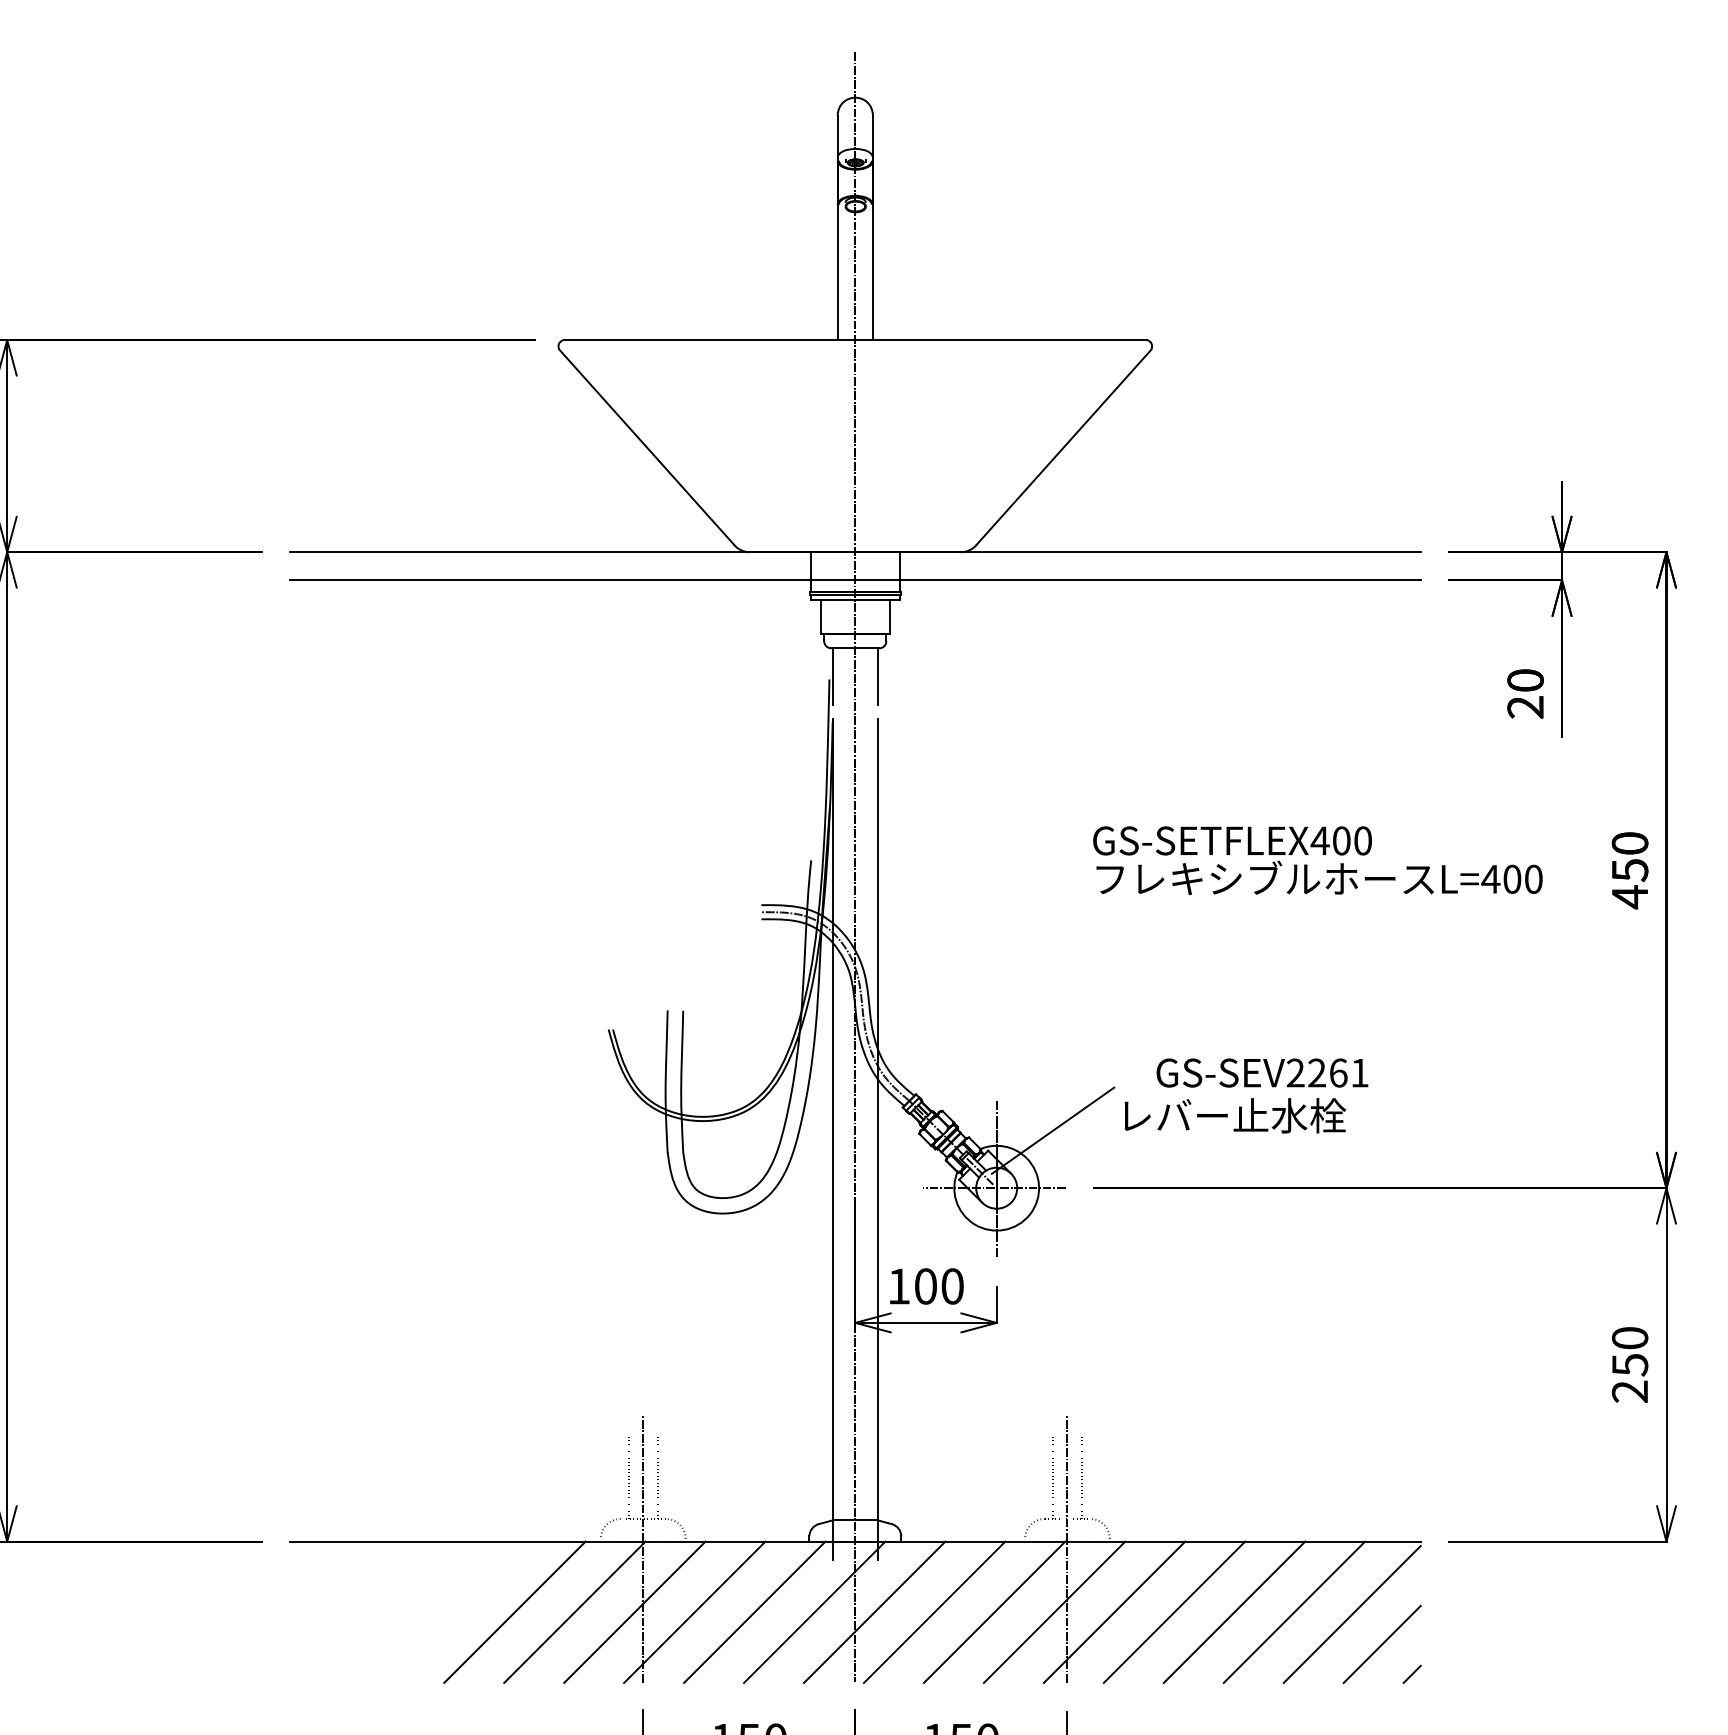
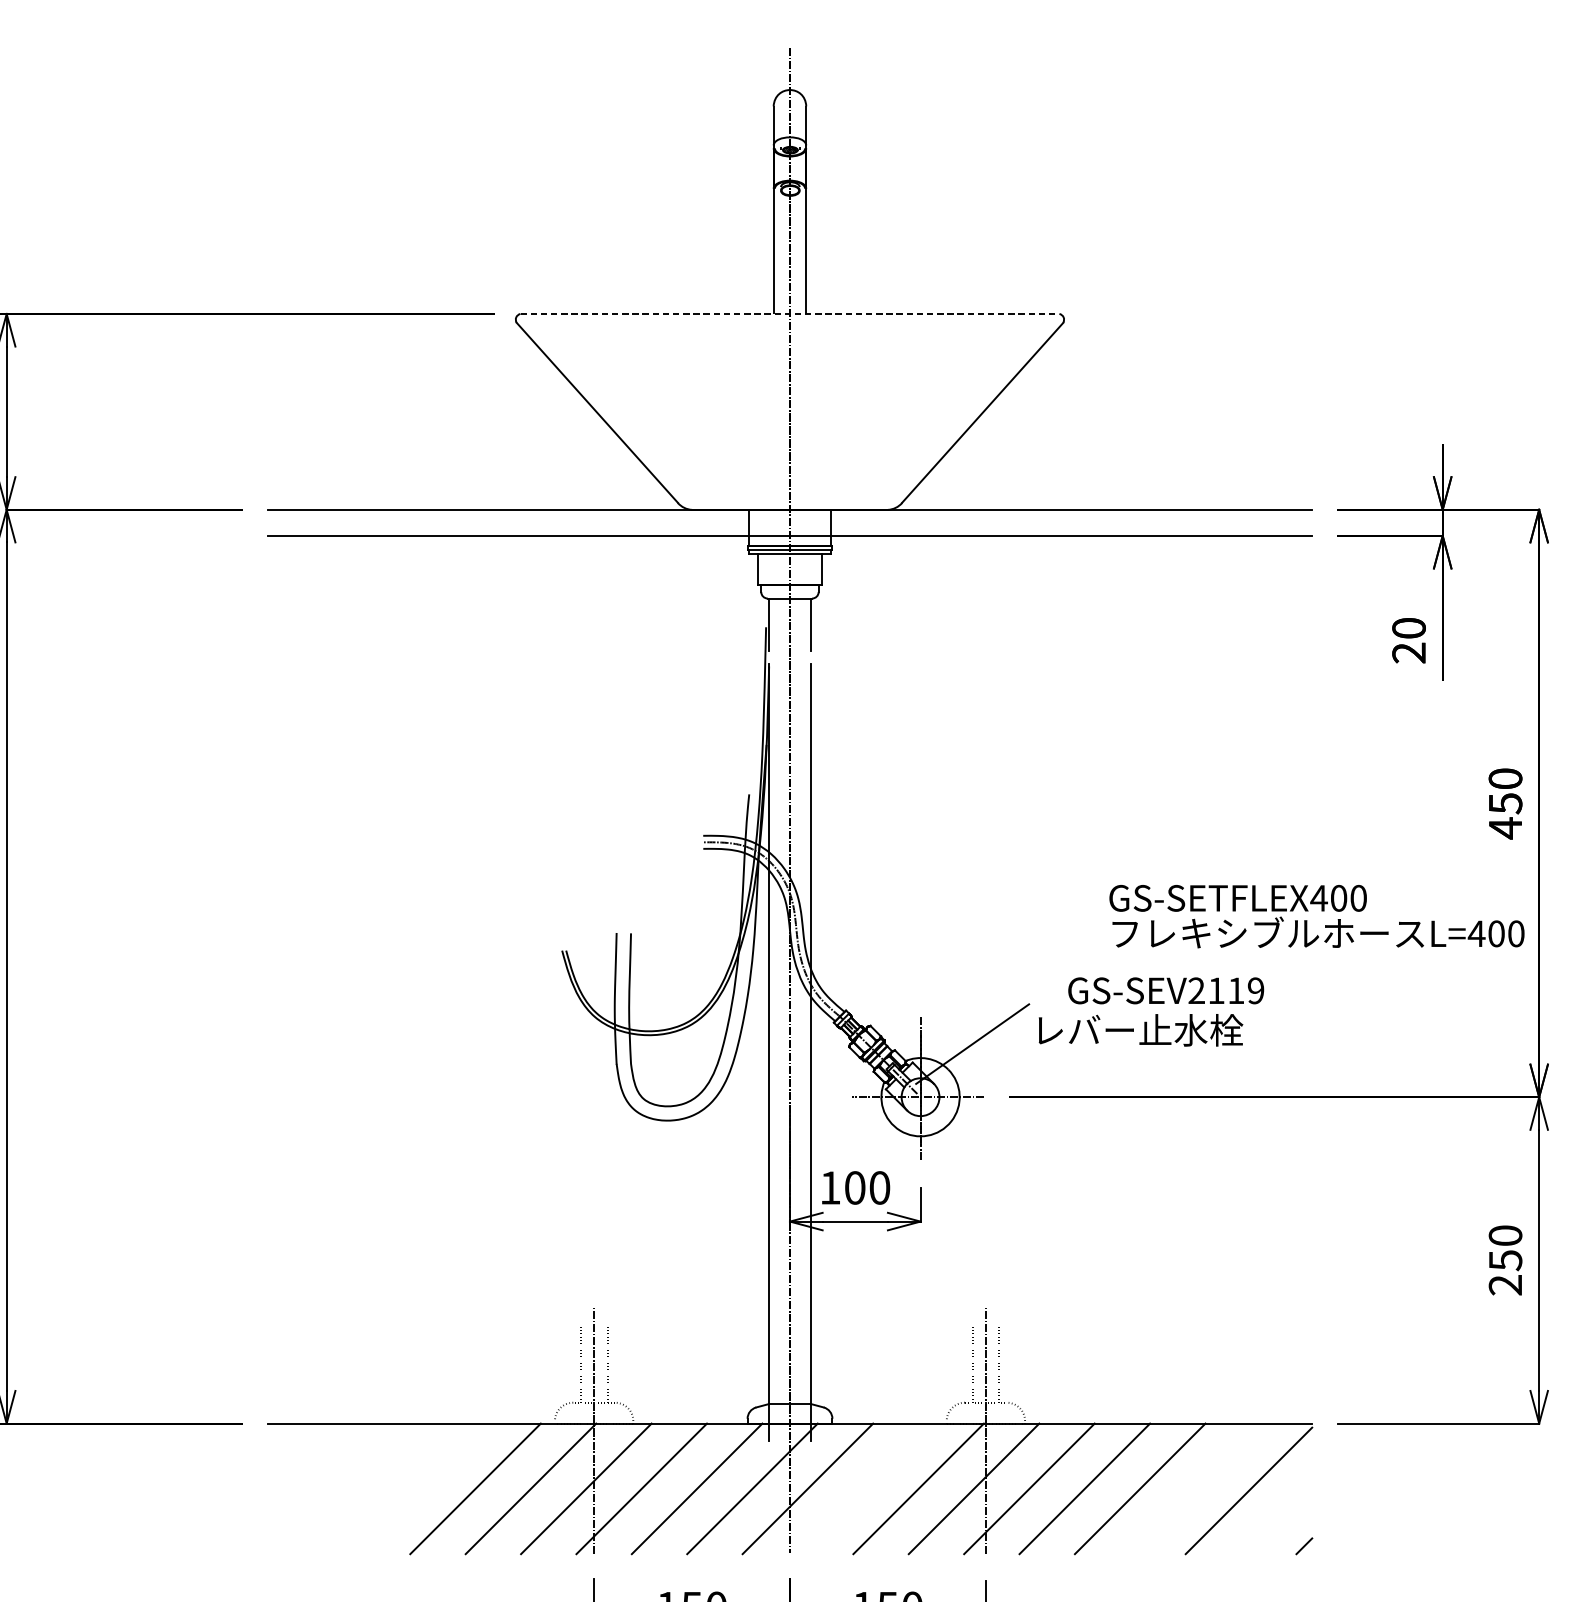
line: (855, 340) -> (790, 314), solid -> dashed
text: (1317, 860) -> (1316, 916), moved
text: (1338, 1072) -> (1236, 990), GS-SEV2261 -> GS-SEV2119
line: (934, 1611) -> (863, 1488), removed
line: (1294, 1611) -> (1195, 1488), removed
line: (1381, 1643) -> (1275, 1517), removed

